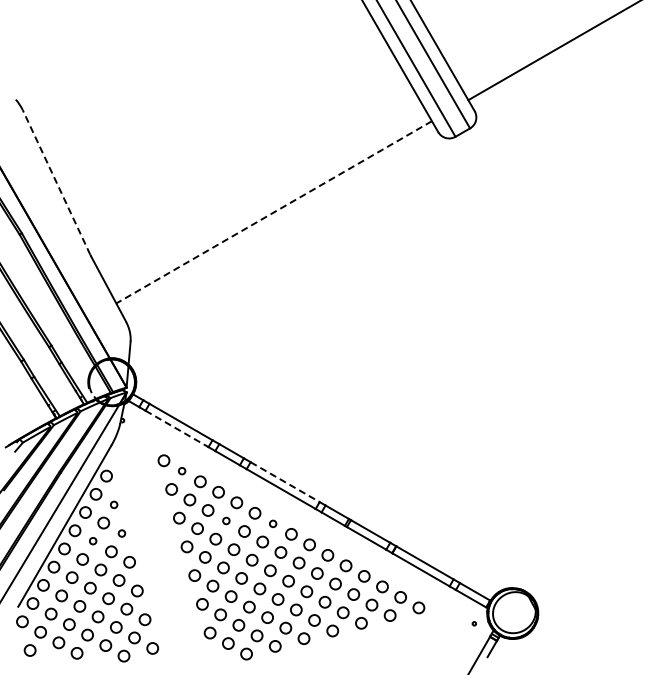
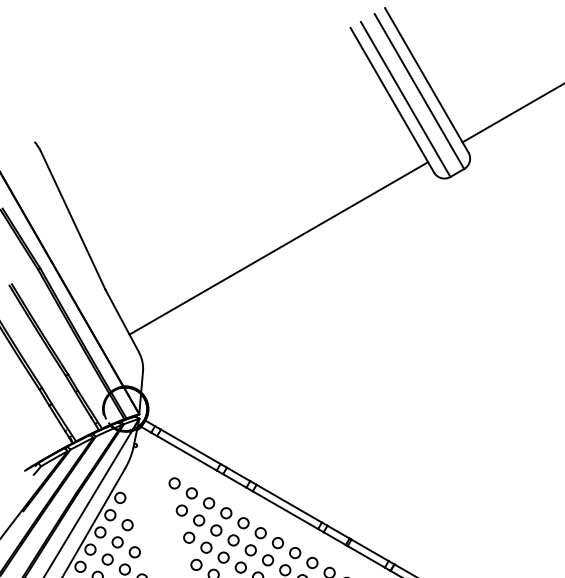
line: (56, 182) -> (72, 220), dashed -> solid
line: (273, 212) -> (278, 248), dashed -> solid
line: (177, 429) -> (187, 453), dashed -> solid
circle: (181, 470) -> (191, 492), size x1.67
line: (285, 482) -> (289, 503), dashed -> solid
circle: (113, 504) -> (126, 524), size x1.67
circle: (226, 520) -> (233, 539), size x1.67
circle: (272, 523) -> (277, 542), size x1.67
circle: (121, 533) -> (134, 552), size x1.67
circle: (92, 540) -> (107, 558), size x1.67

